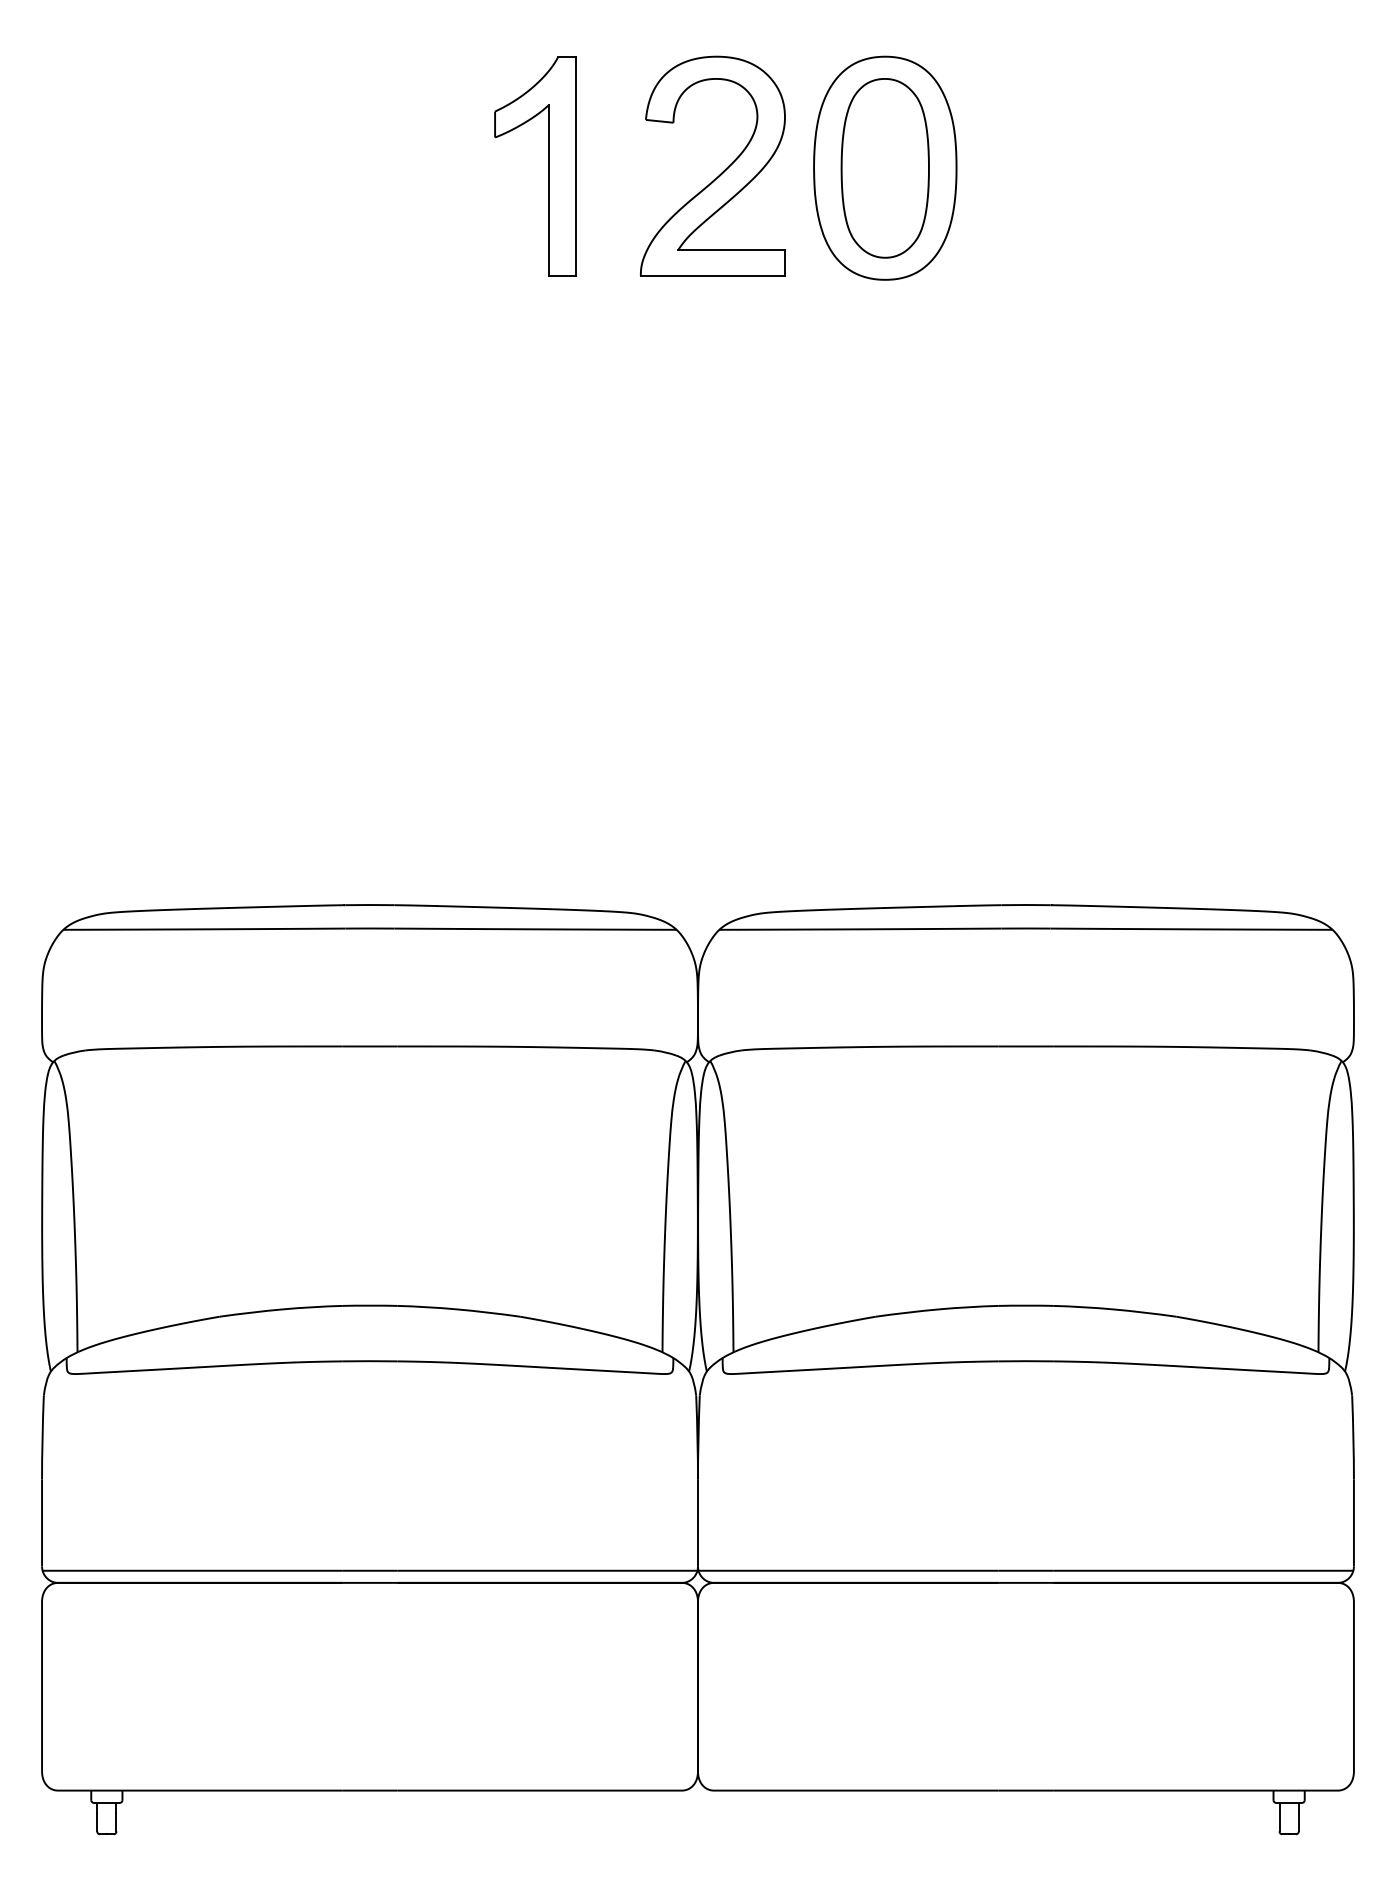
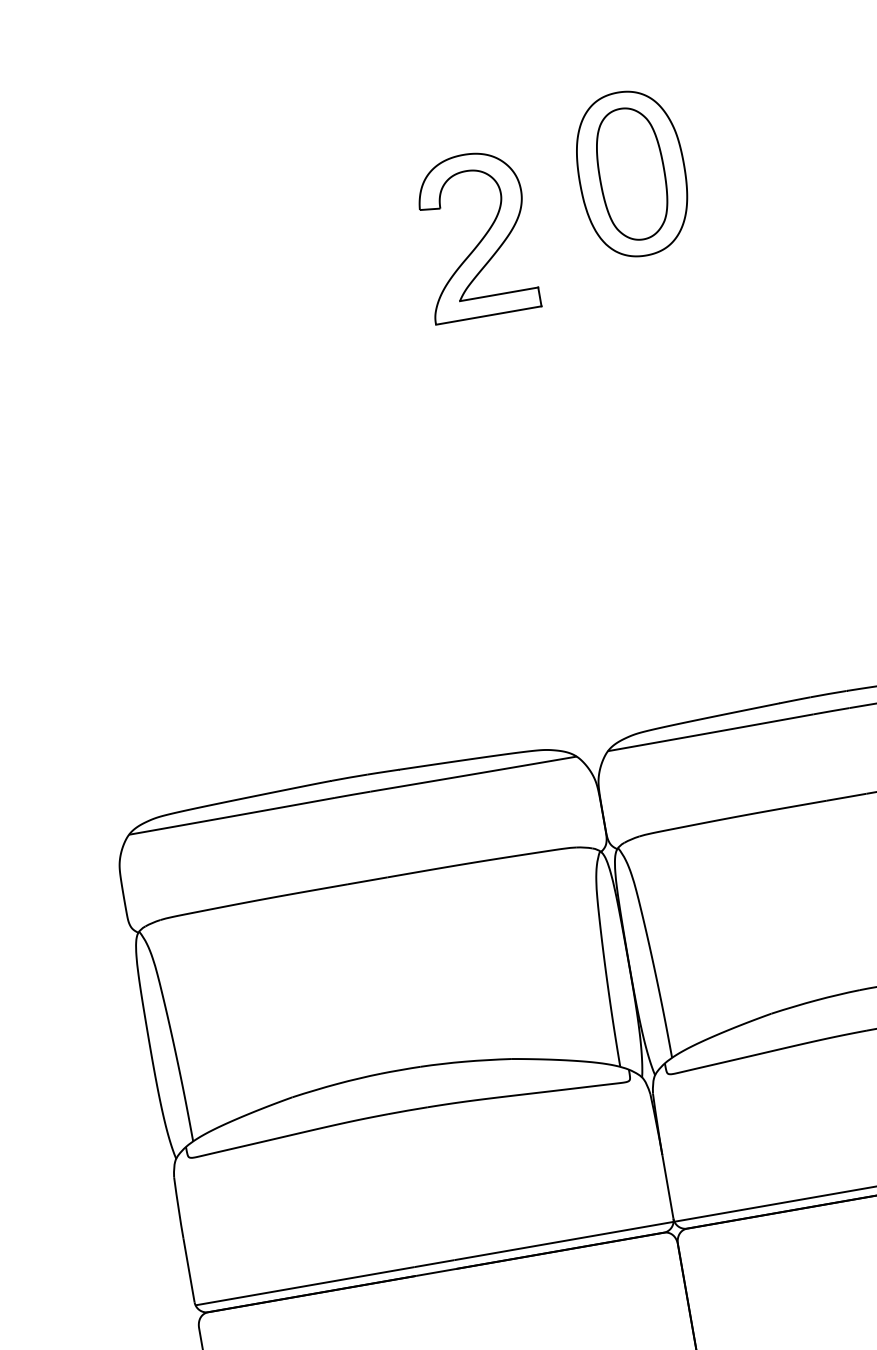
part: (548, 166) -> (385, 215), removed
part: (720, 173) -> (481, 239), moved

